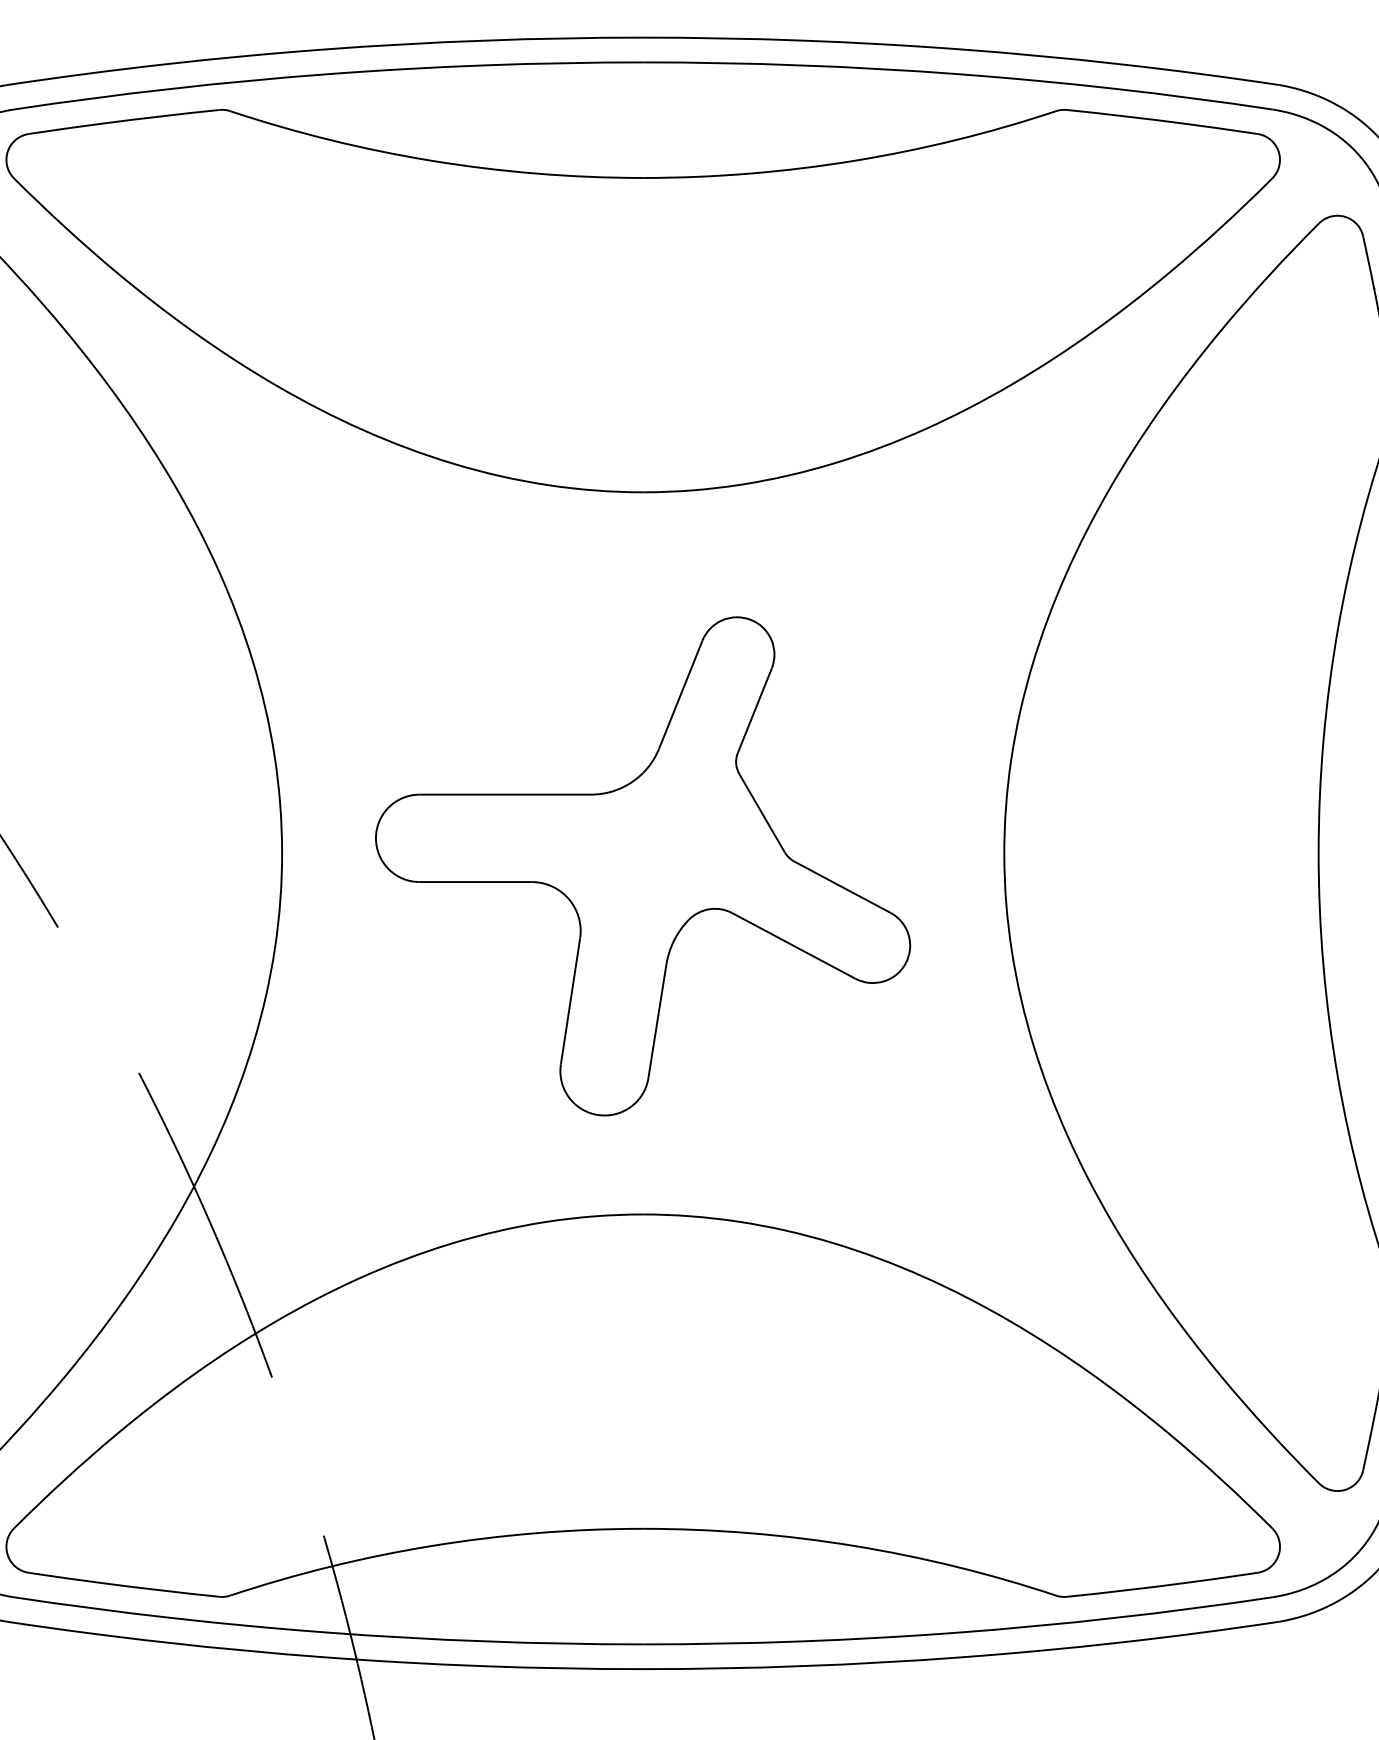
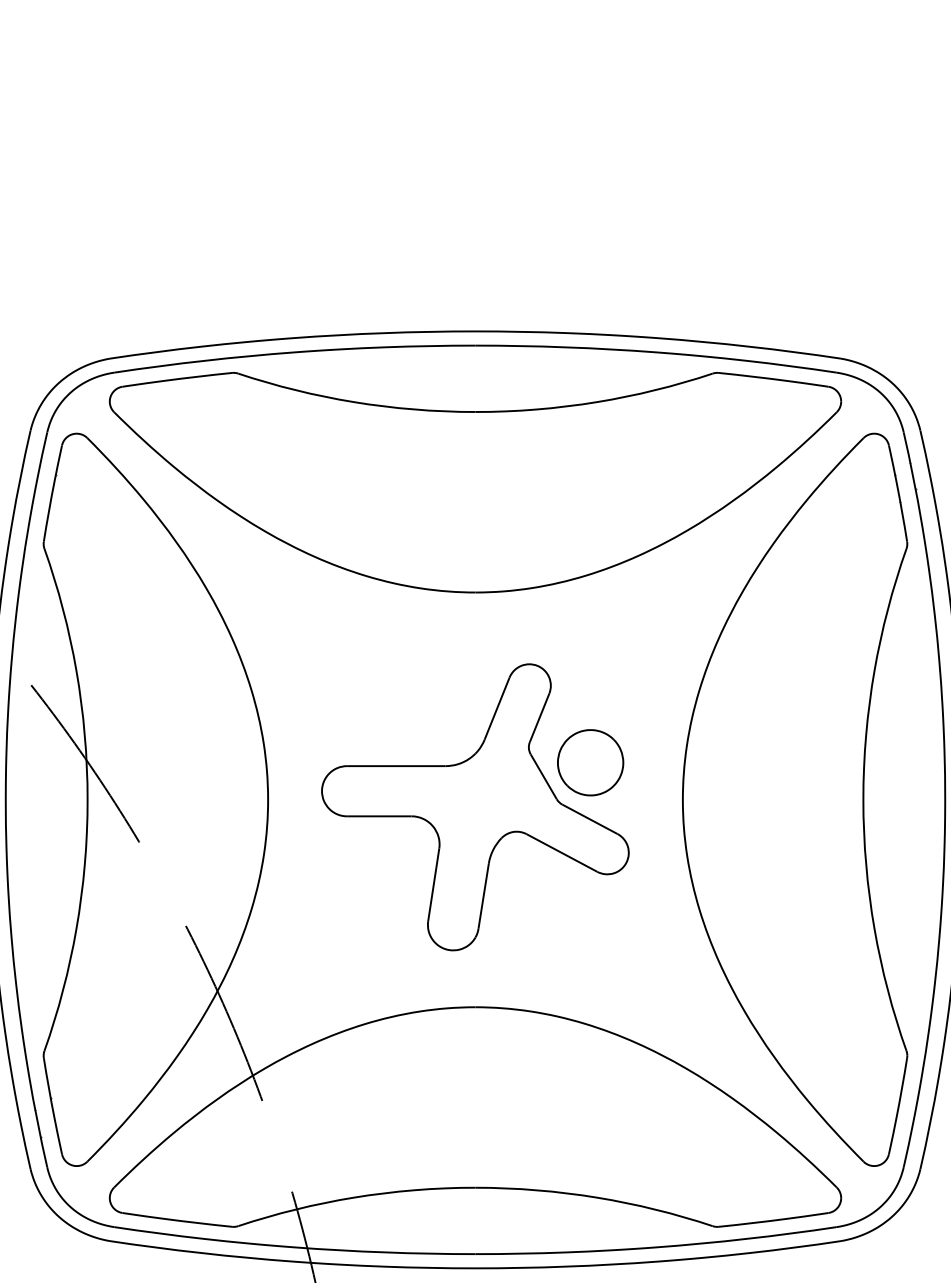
part: (843, 788) -> (590, 762), added

